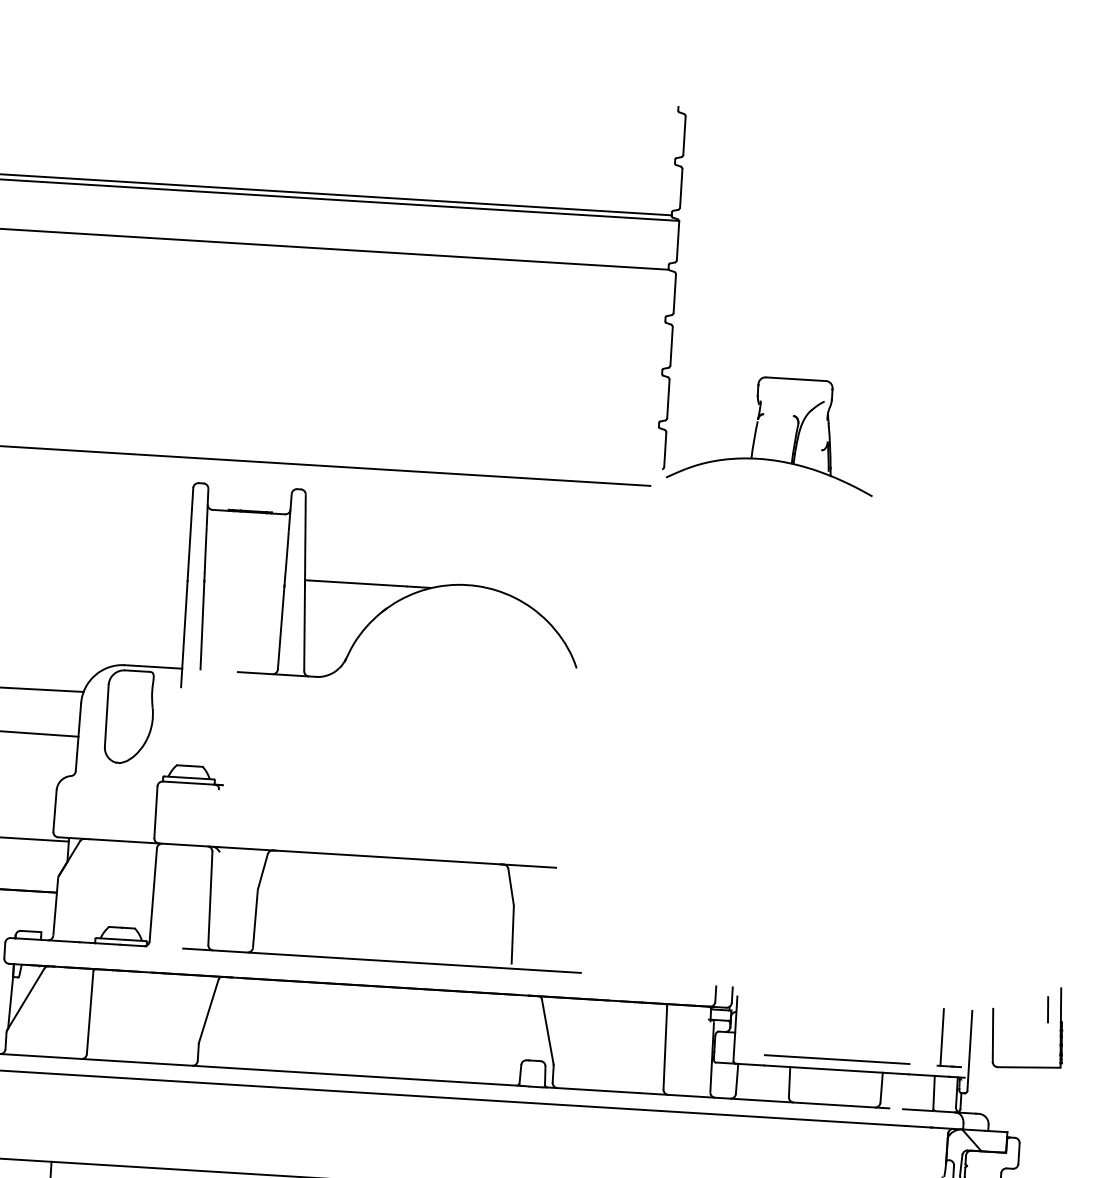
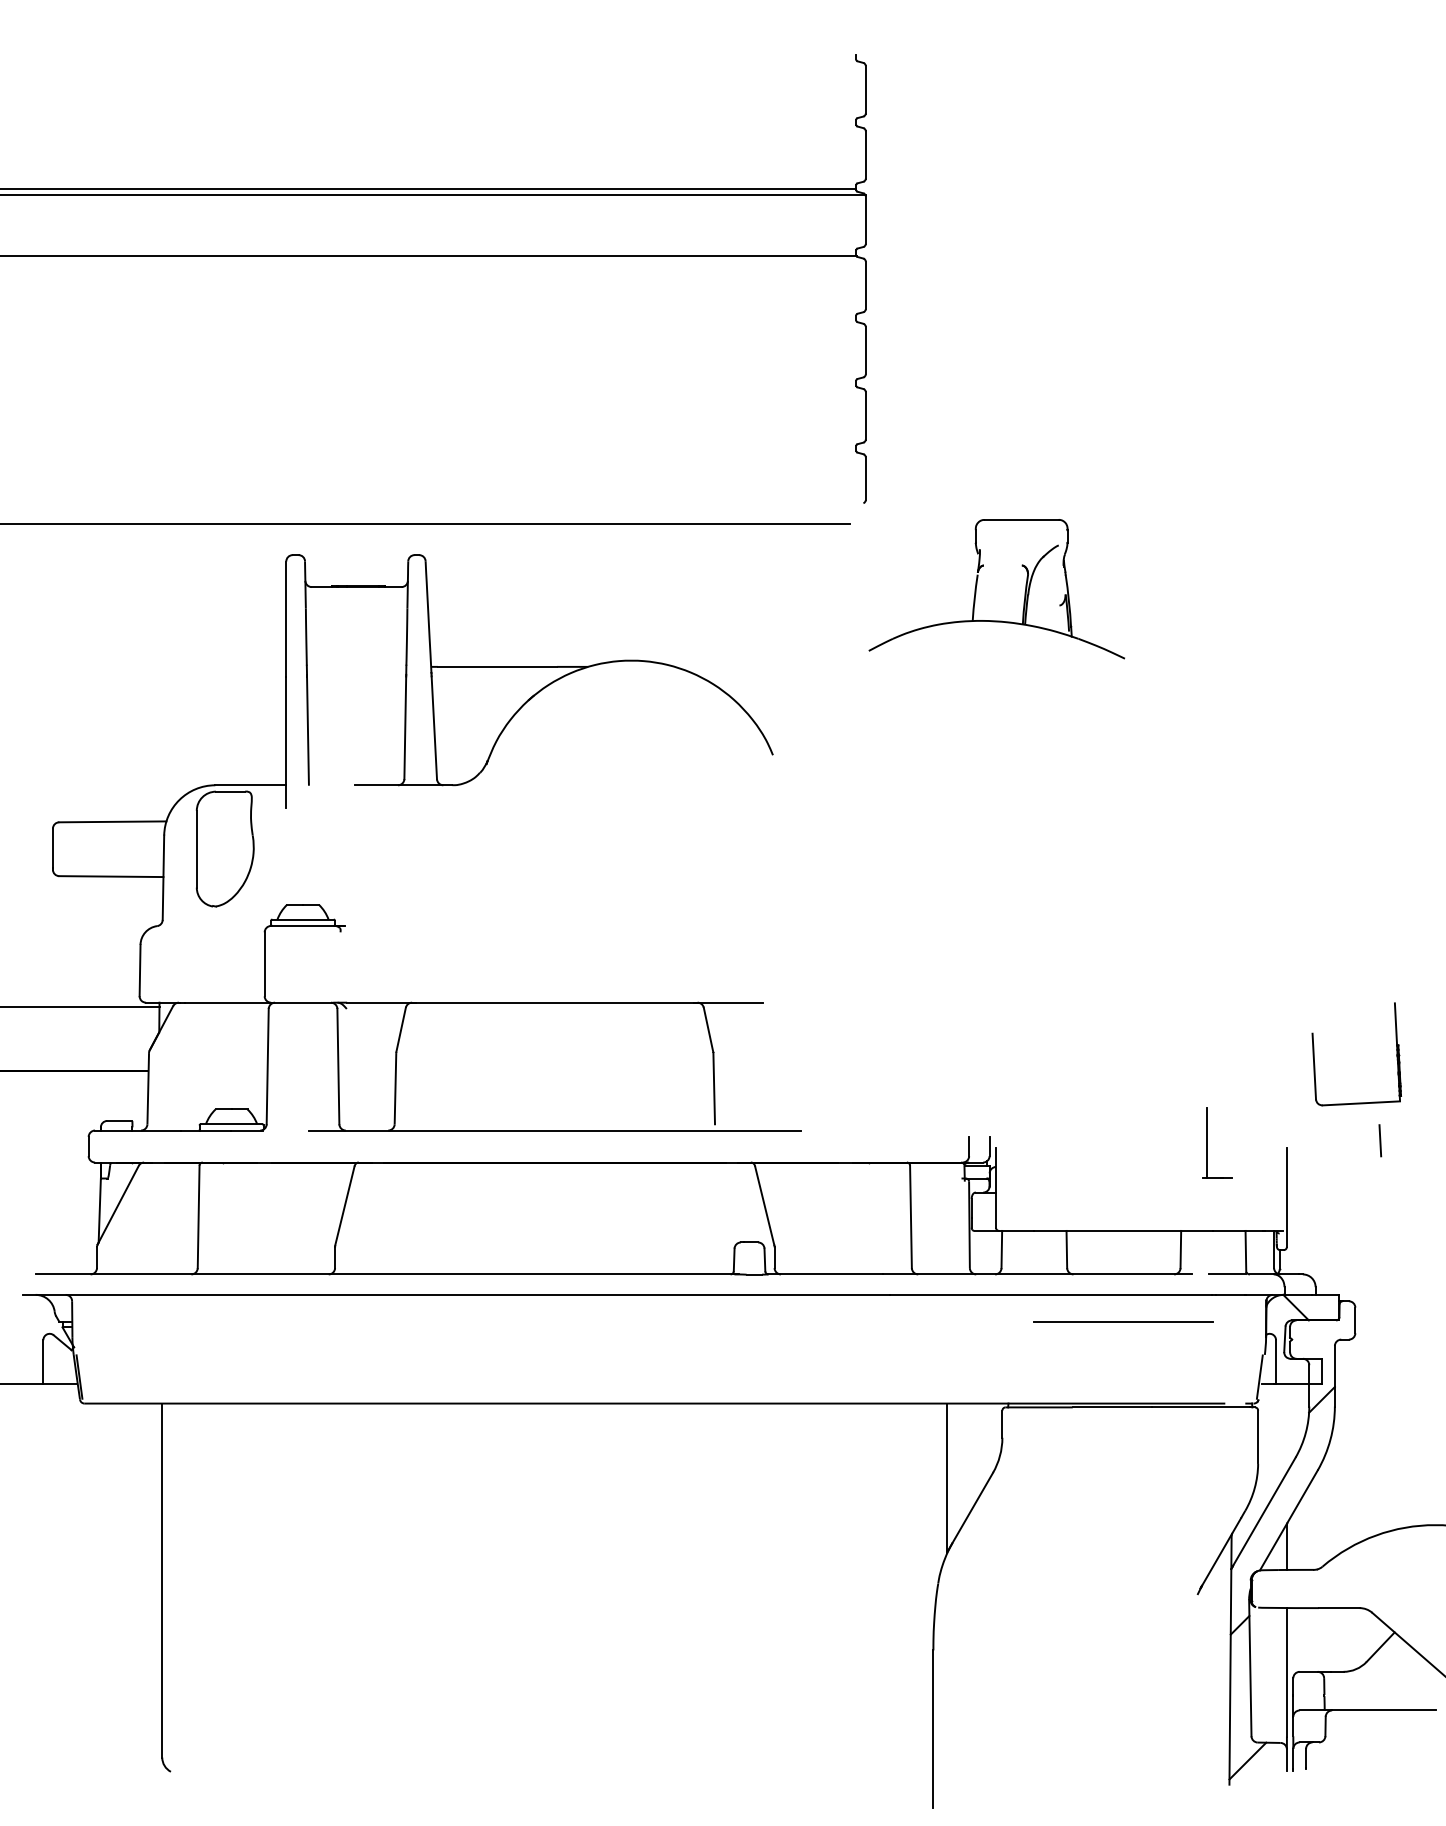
part: (757, 430) -> (977, 585), moved
part: (1059, 1029) -> (1396, 1054), moved
part: (942, 1037) -> (1207, 1142), moved
line: (836, 1059) -> (1123, 1321), moved

